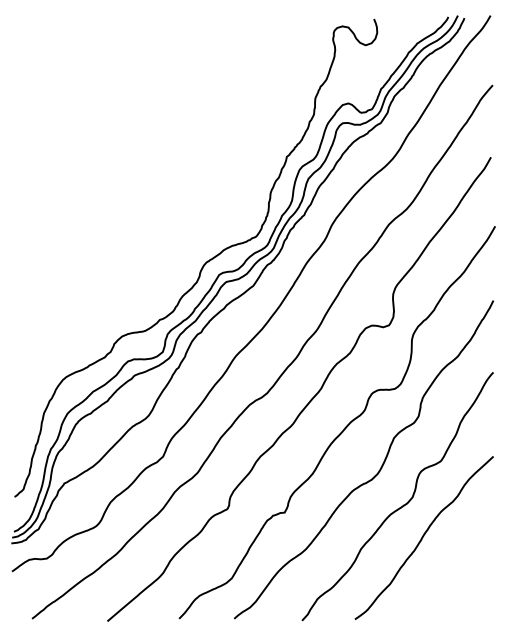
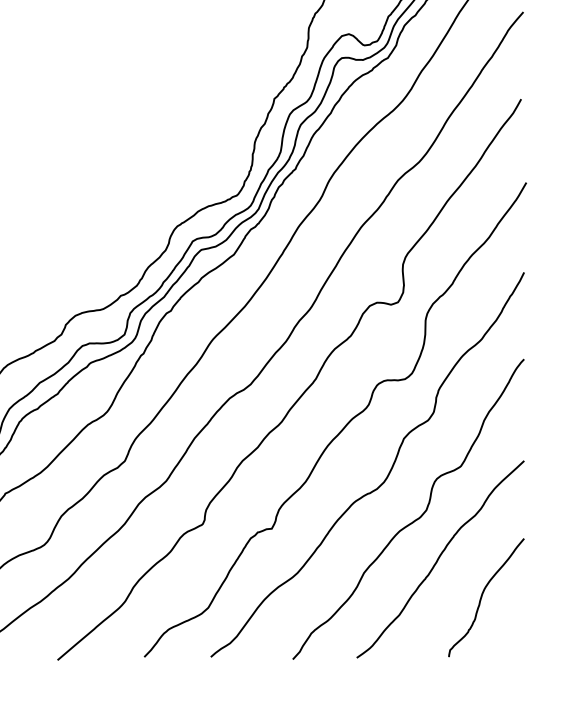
curve: (459, 568) -> (483, 596), added

